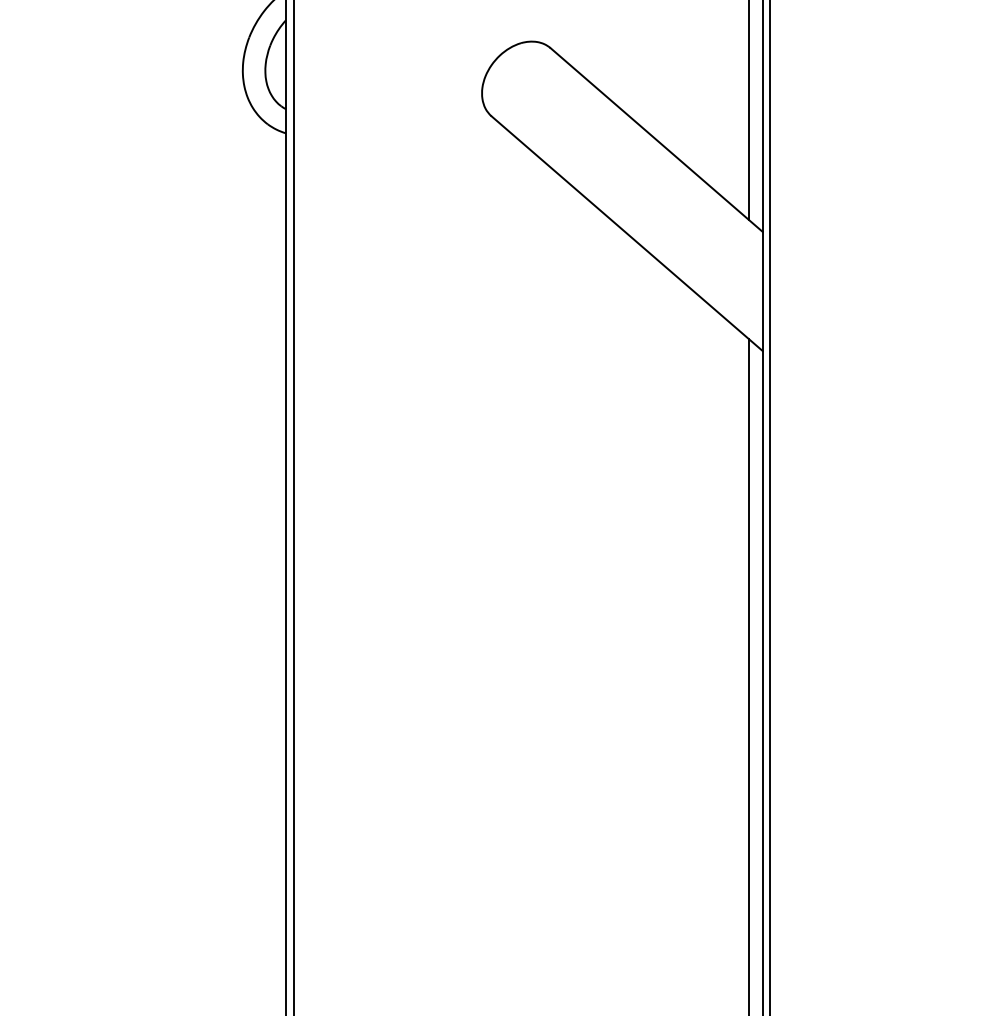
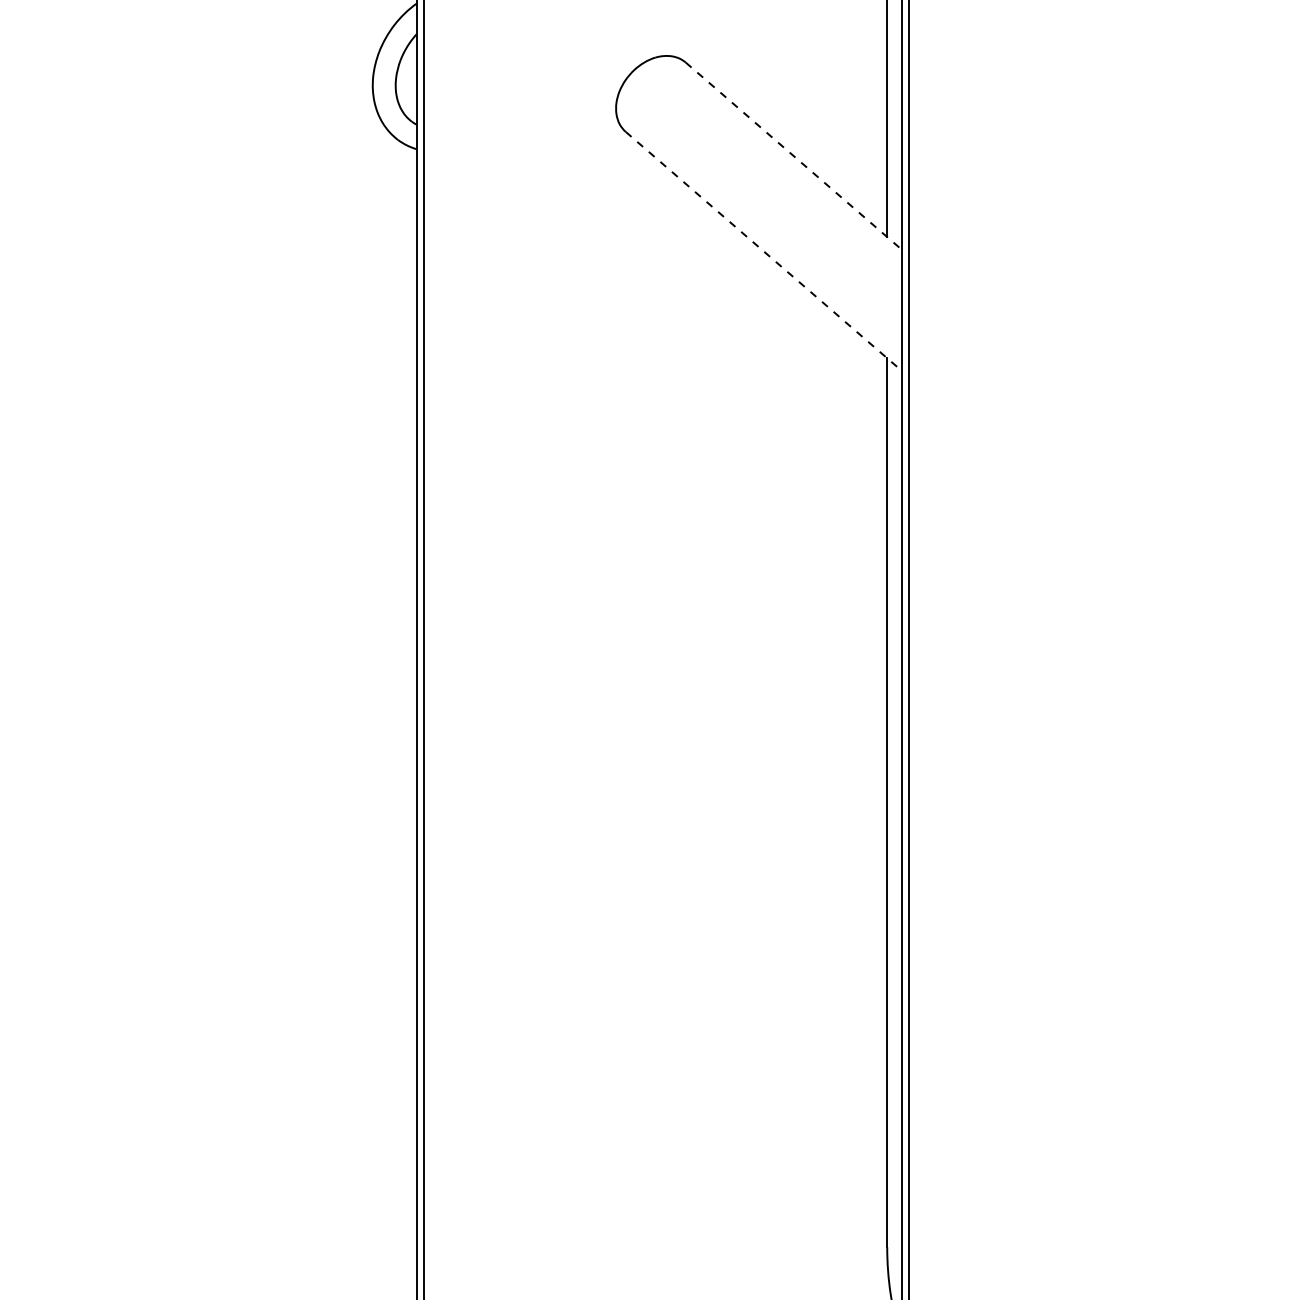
line: (656, 140) -> (793, 156), solid -> dashed
line: (627, 233) -> (764, 251), solid -> dashed

